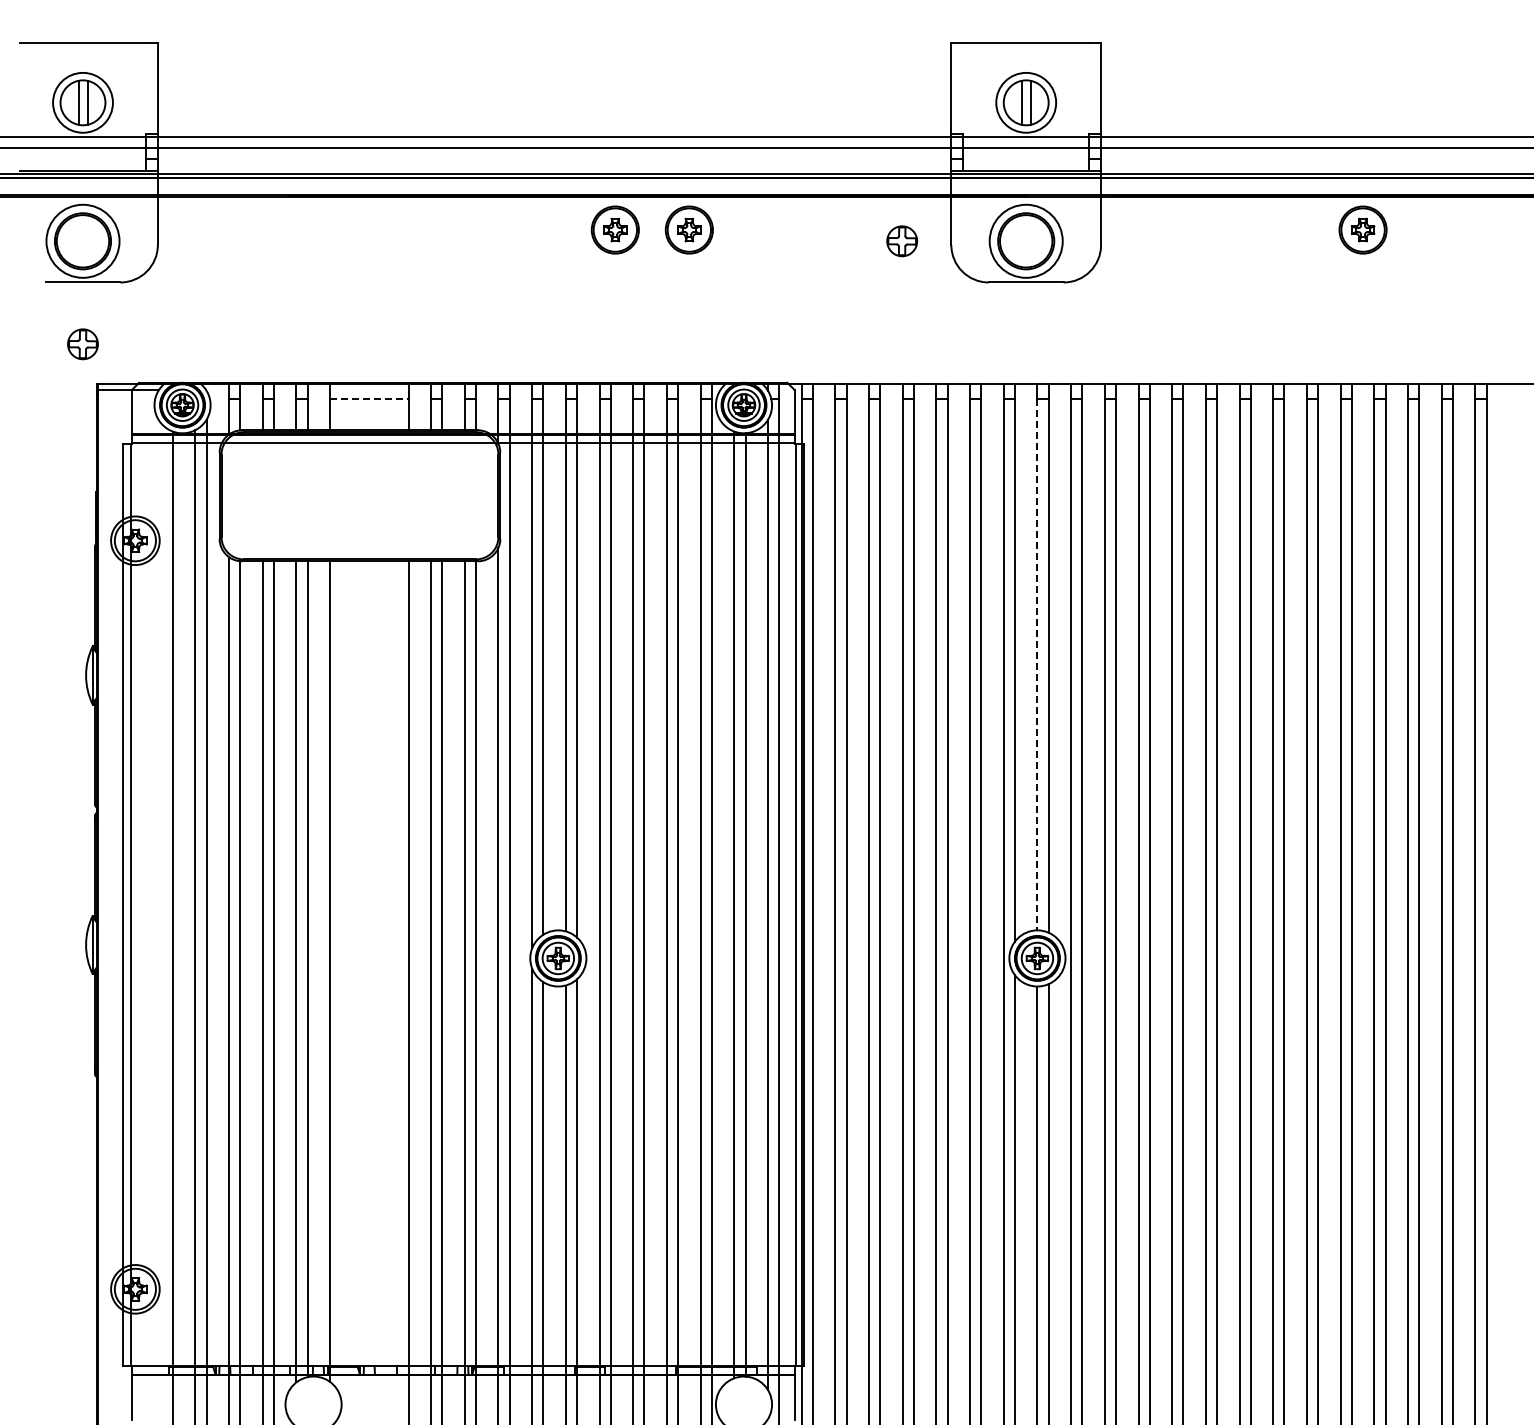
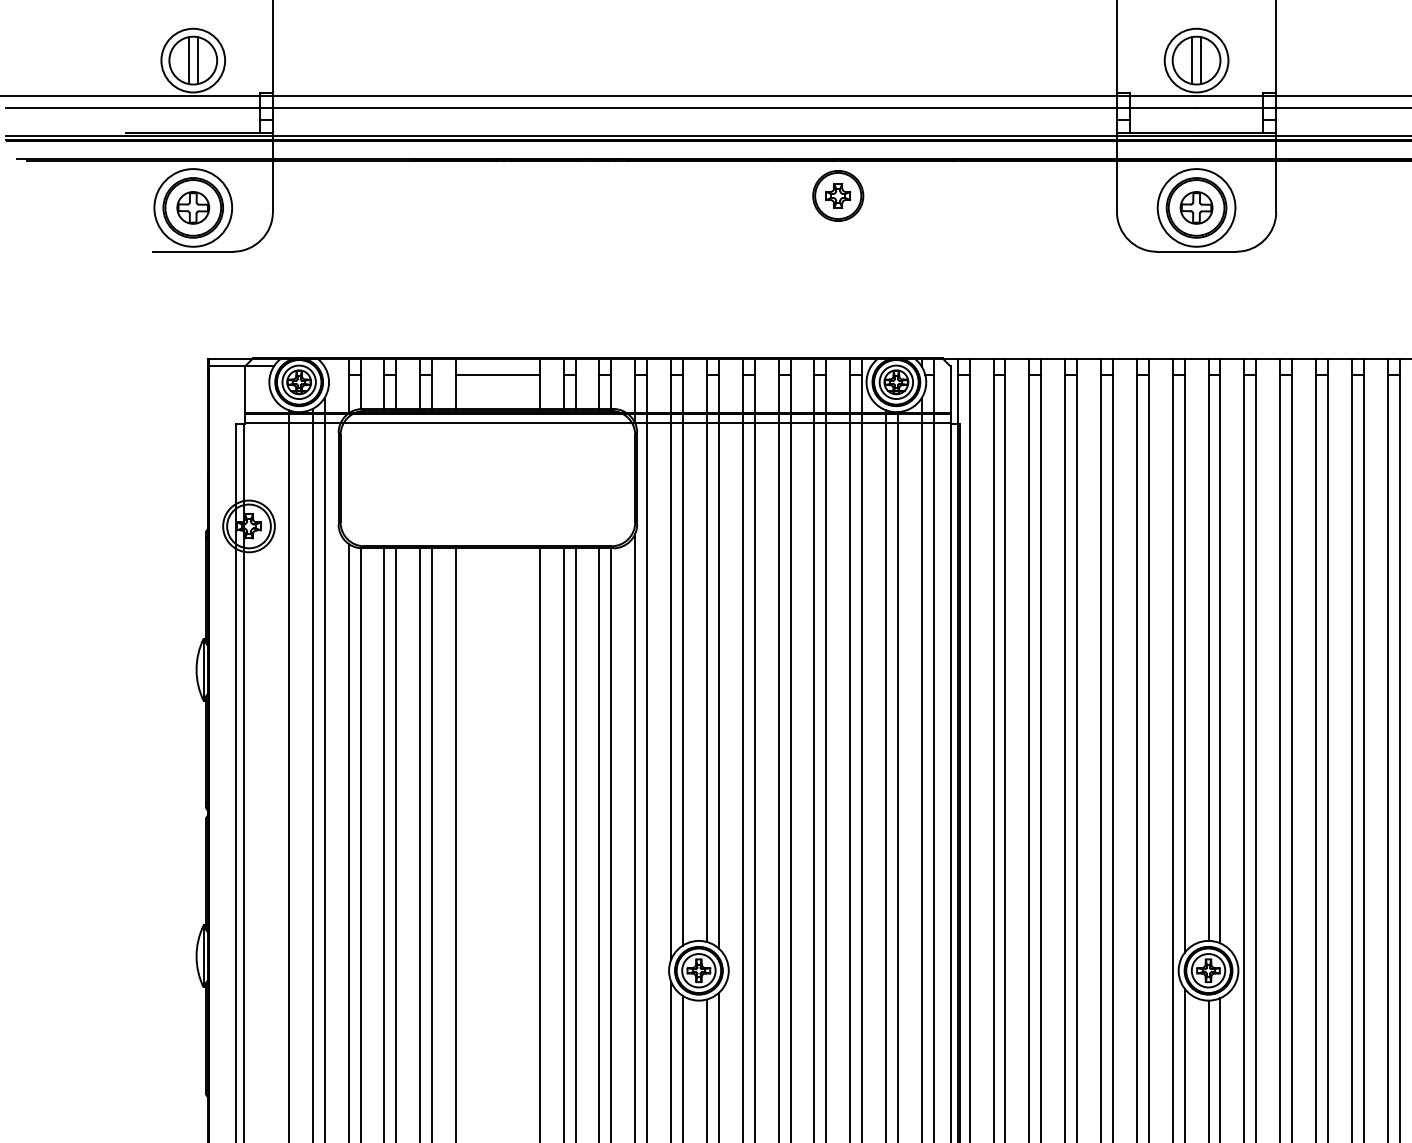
part: (614, 229) -> (758, 195), removed
part: (902, 241) -> (1196, 208), moved
part: (82, 344) -> (192, 208), moved
line: (369, 398) -> (498, 375), dashed -> solid
line: (1037, 664) -> (1208, 658), dashed -> solid

